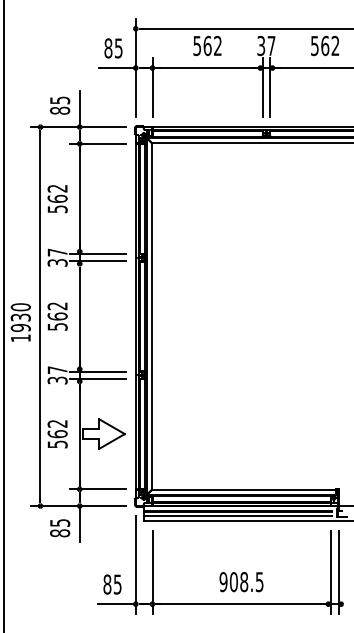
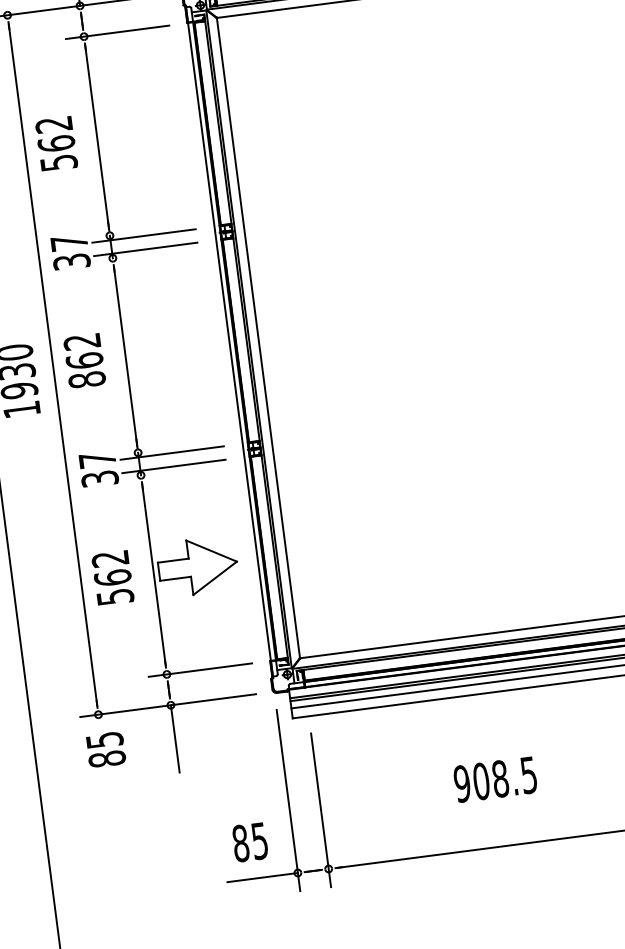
text: (57, 326) -> (86, 379), 562 -> 862
text: (60, 528) -> (106, 750), moved
text: (241, 582) -> (495, 780), moved

